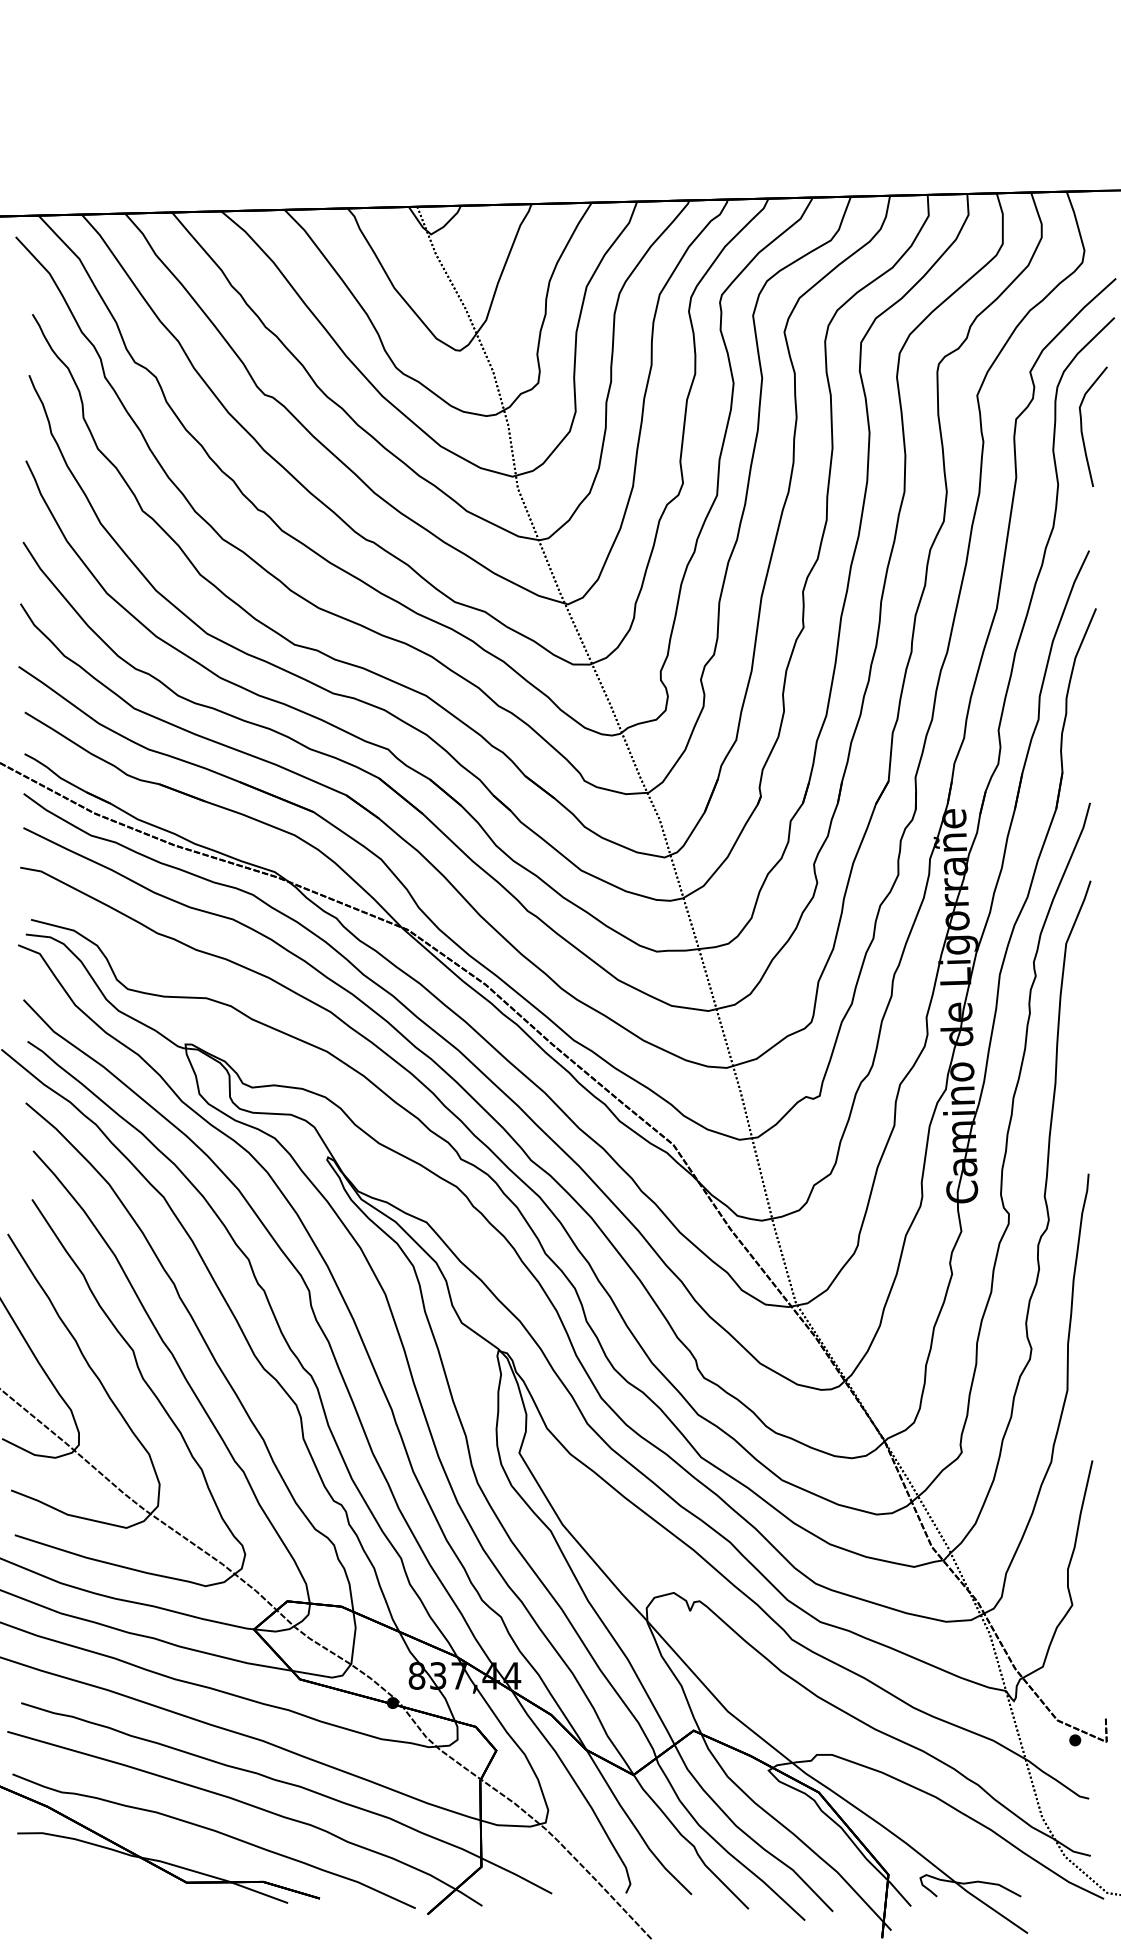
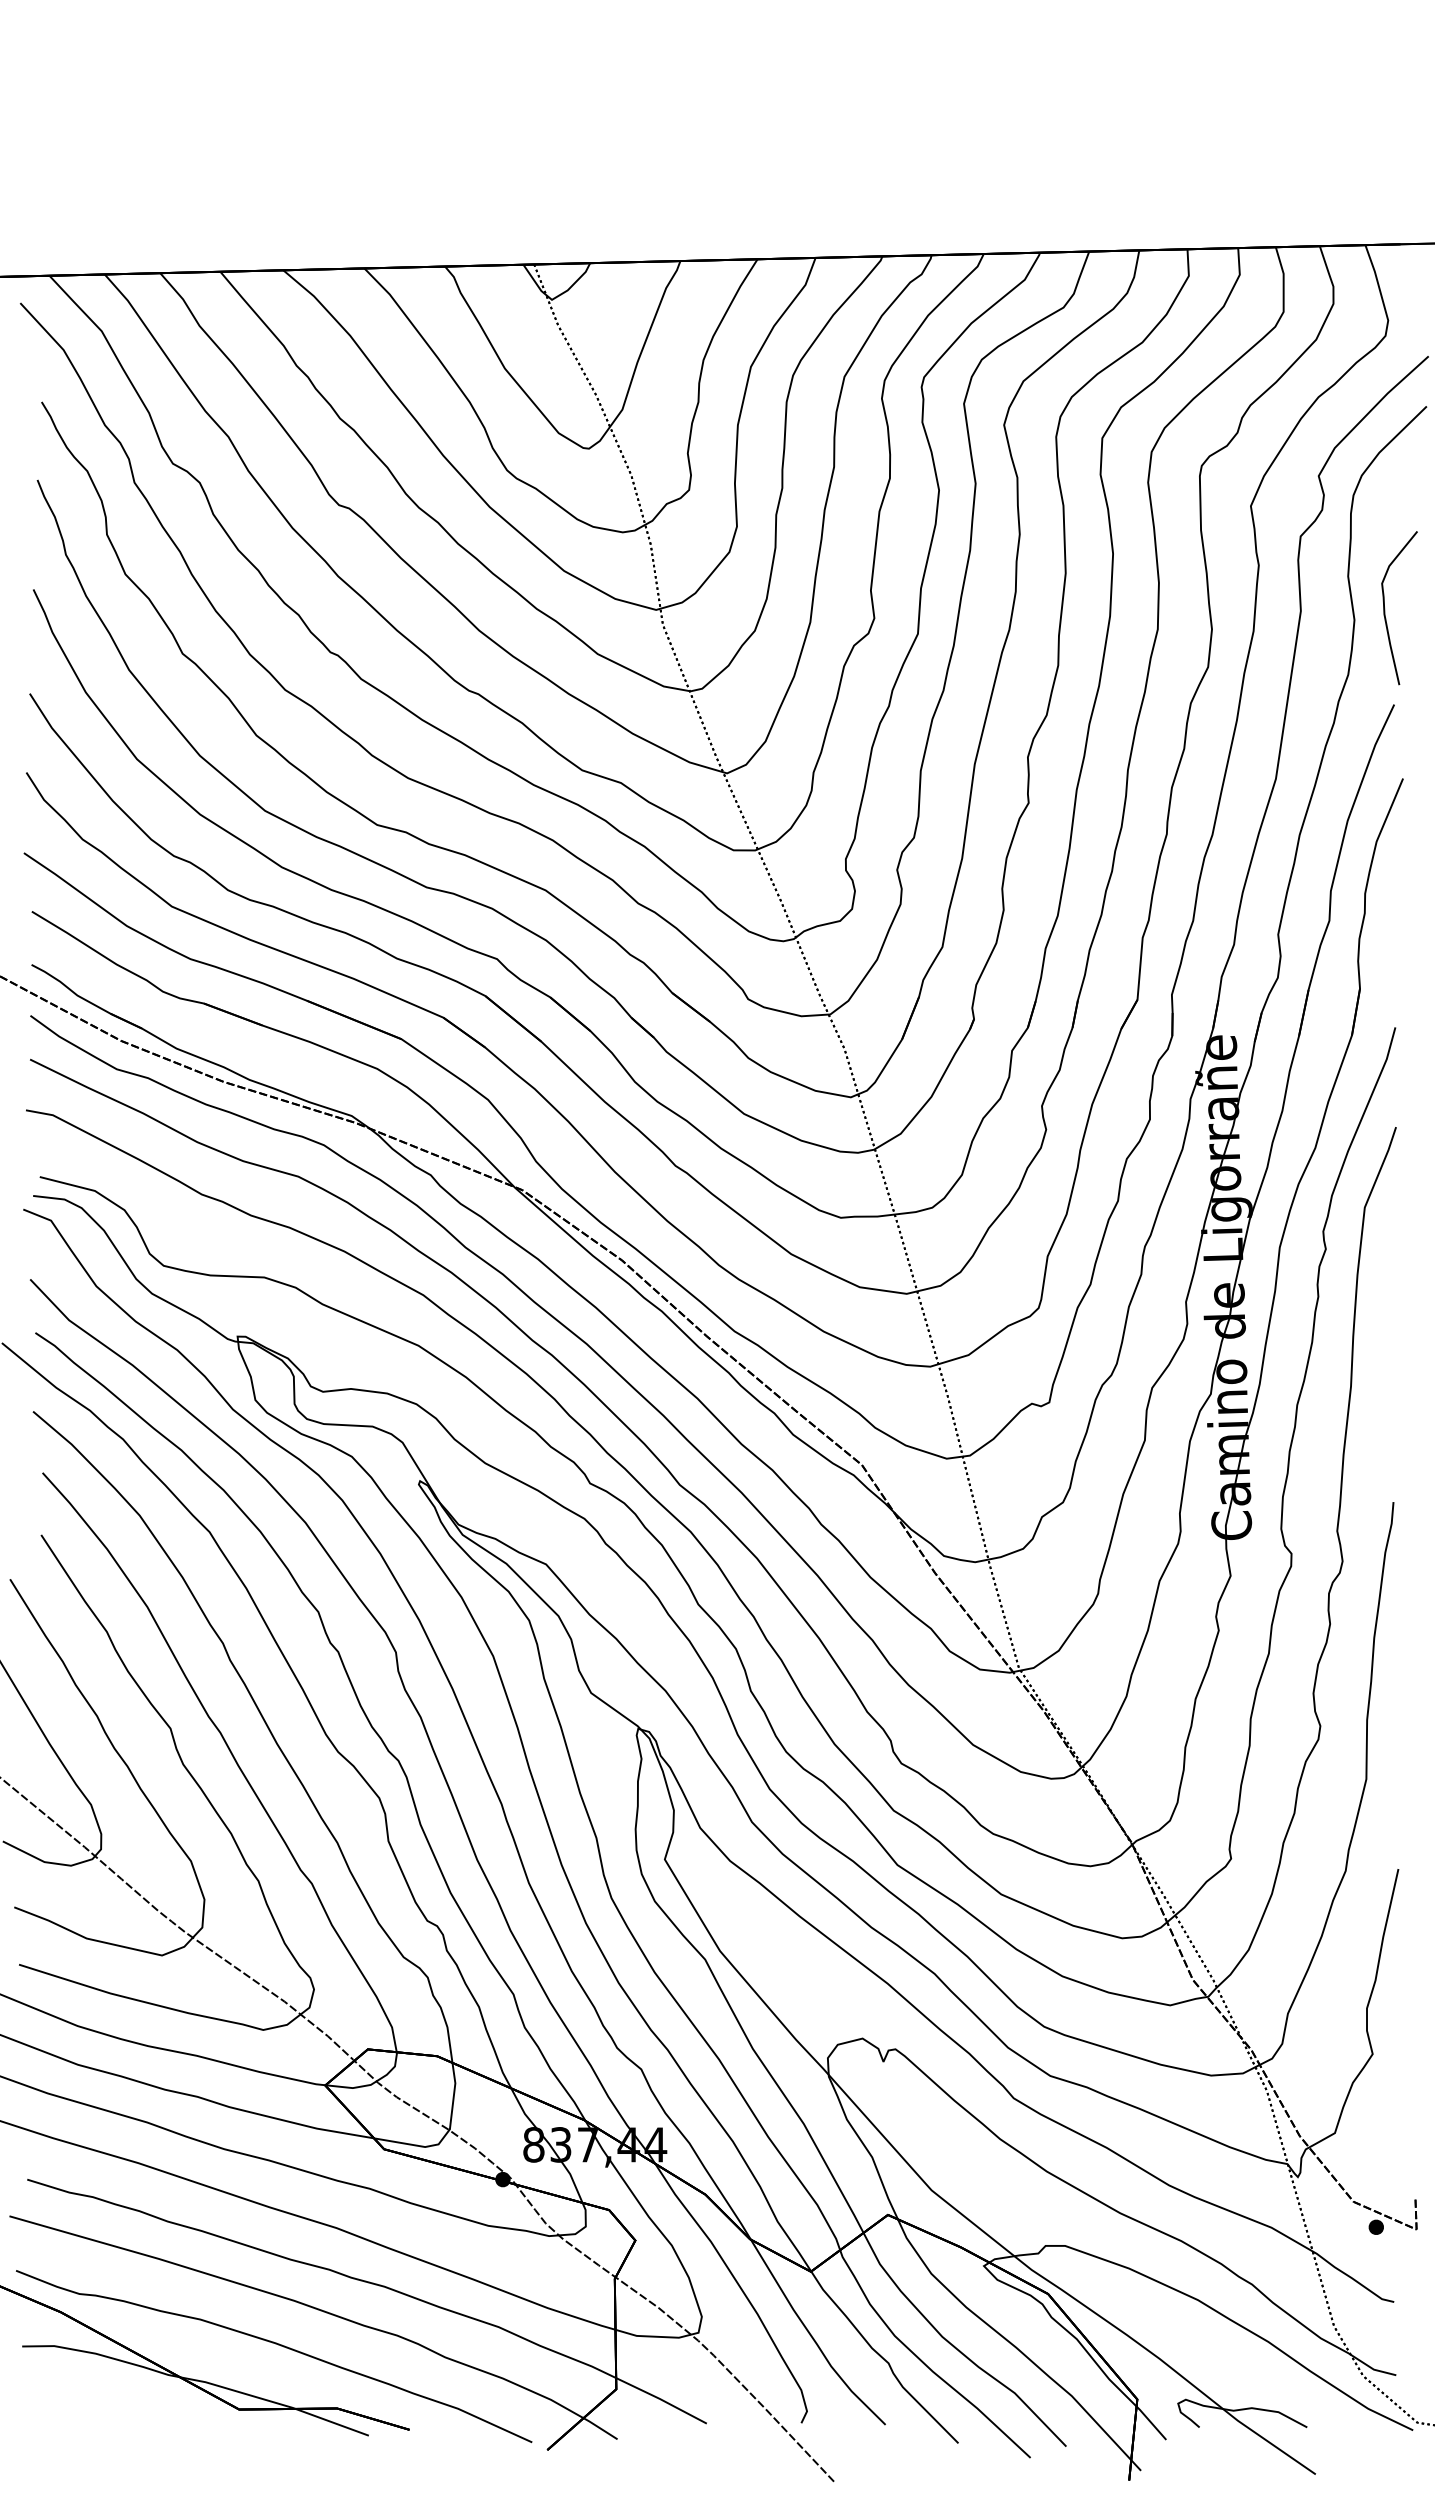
curve: (1082, 427) -> (1385, 608), moved

